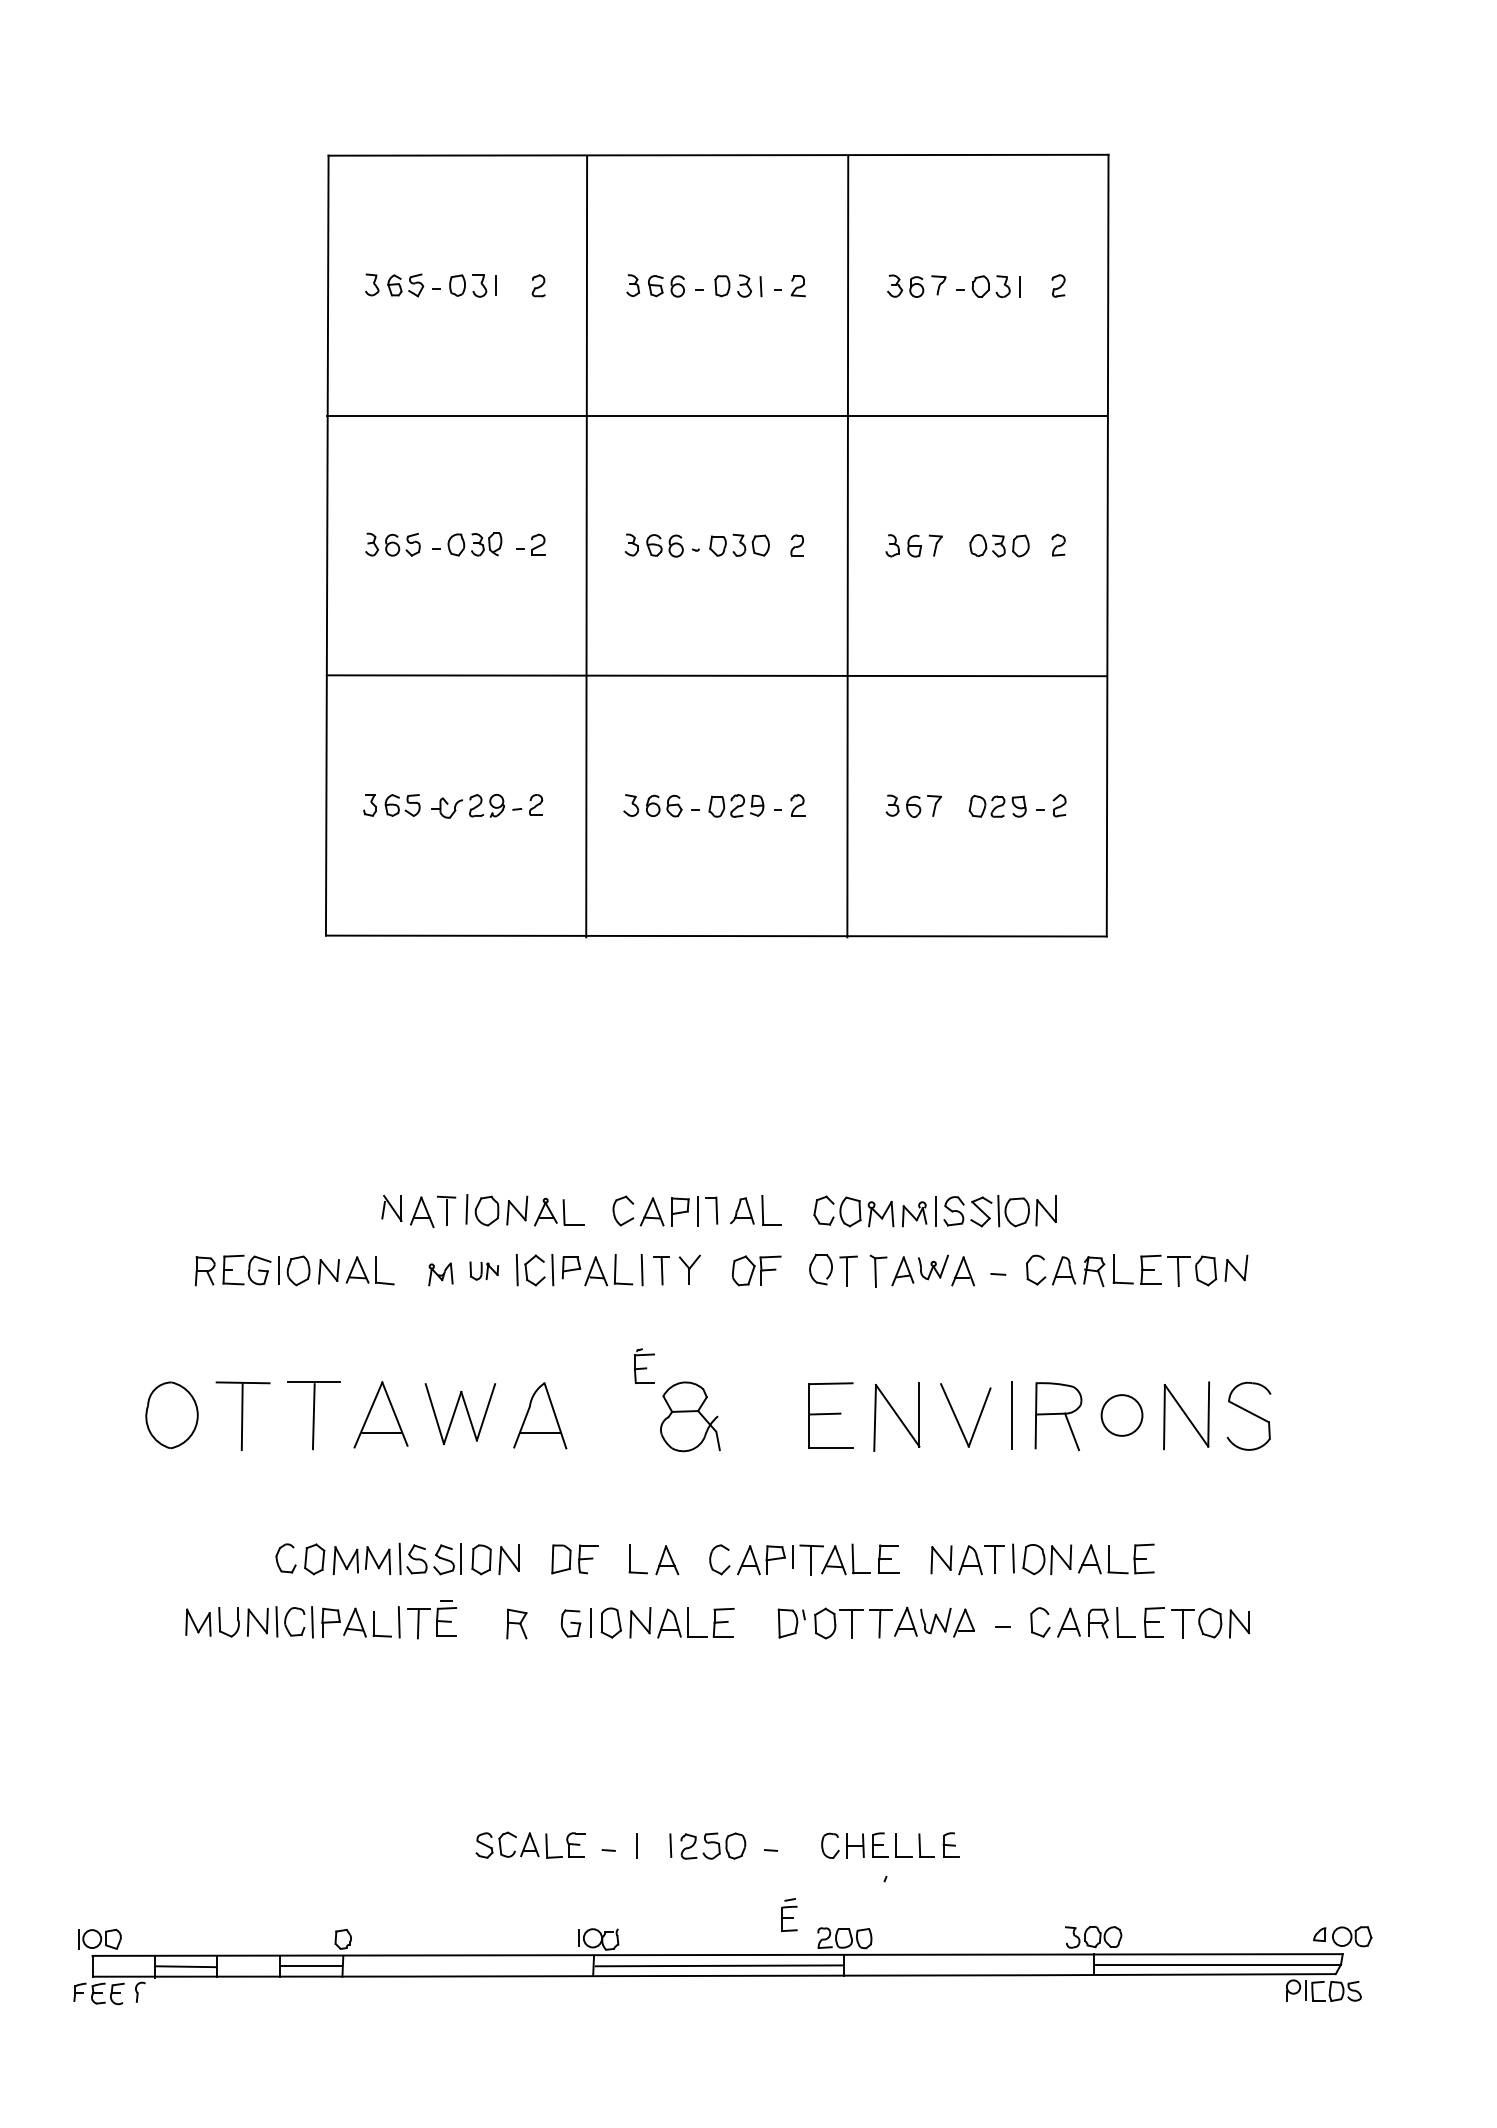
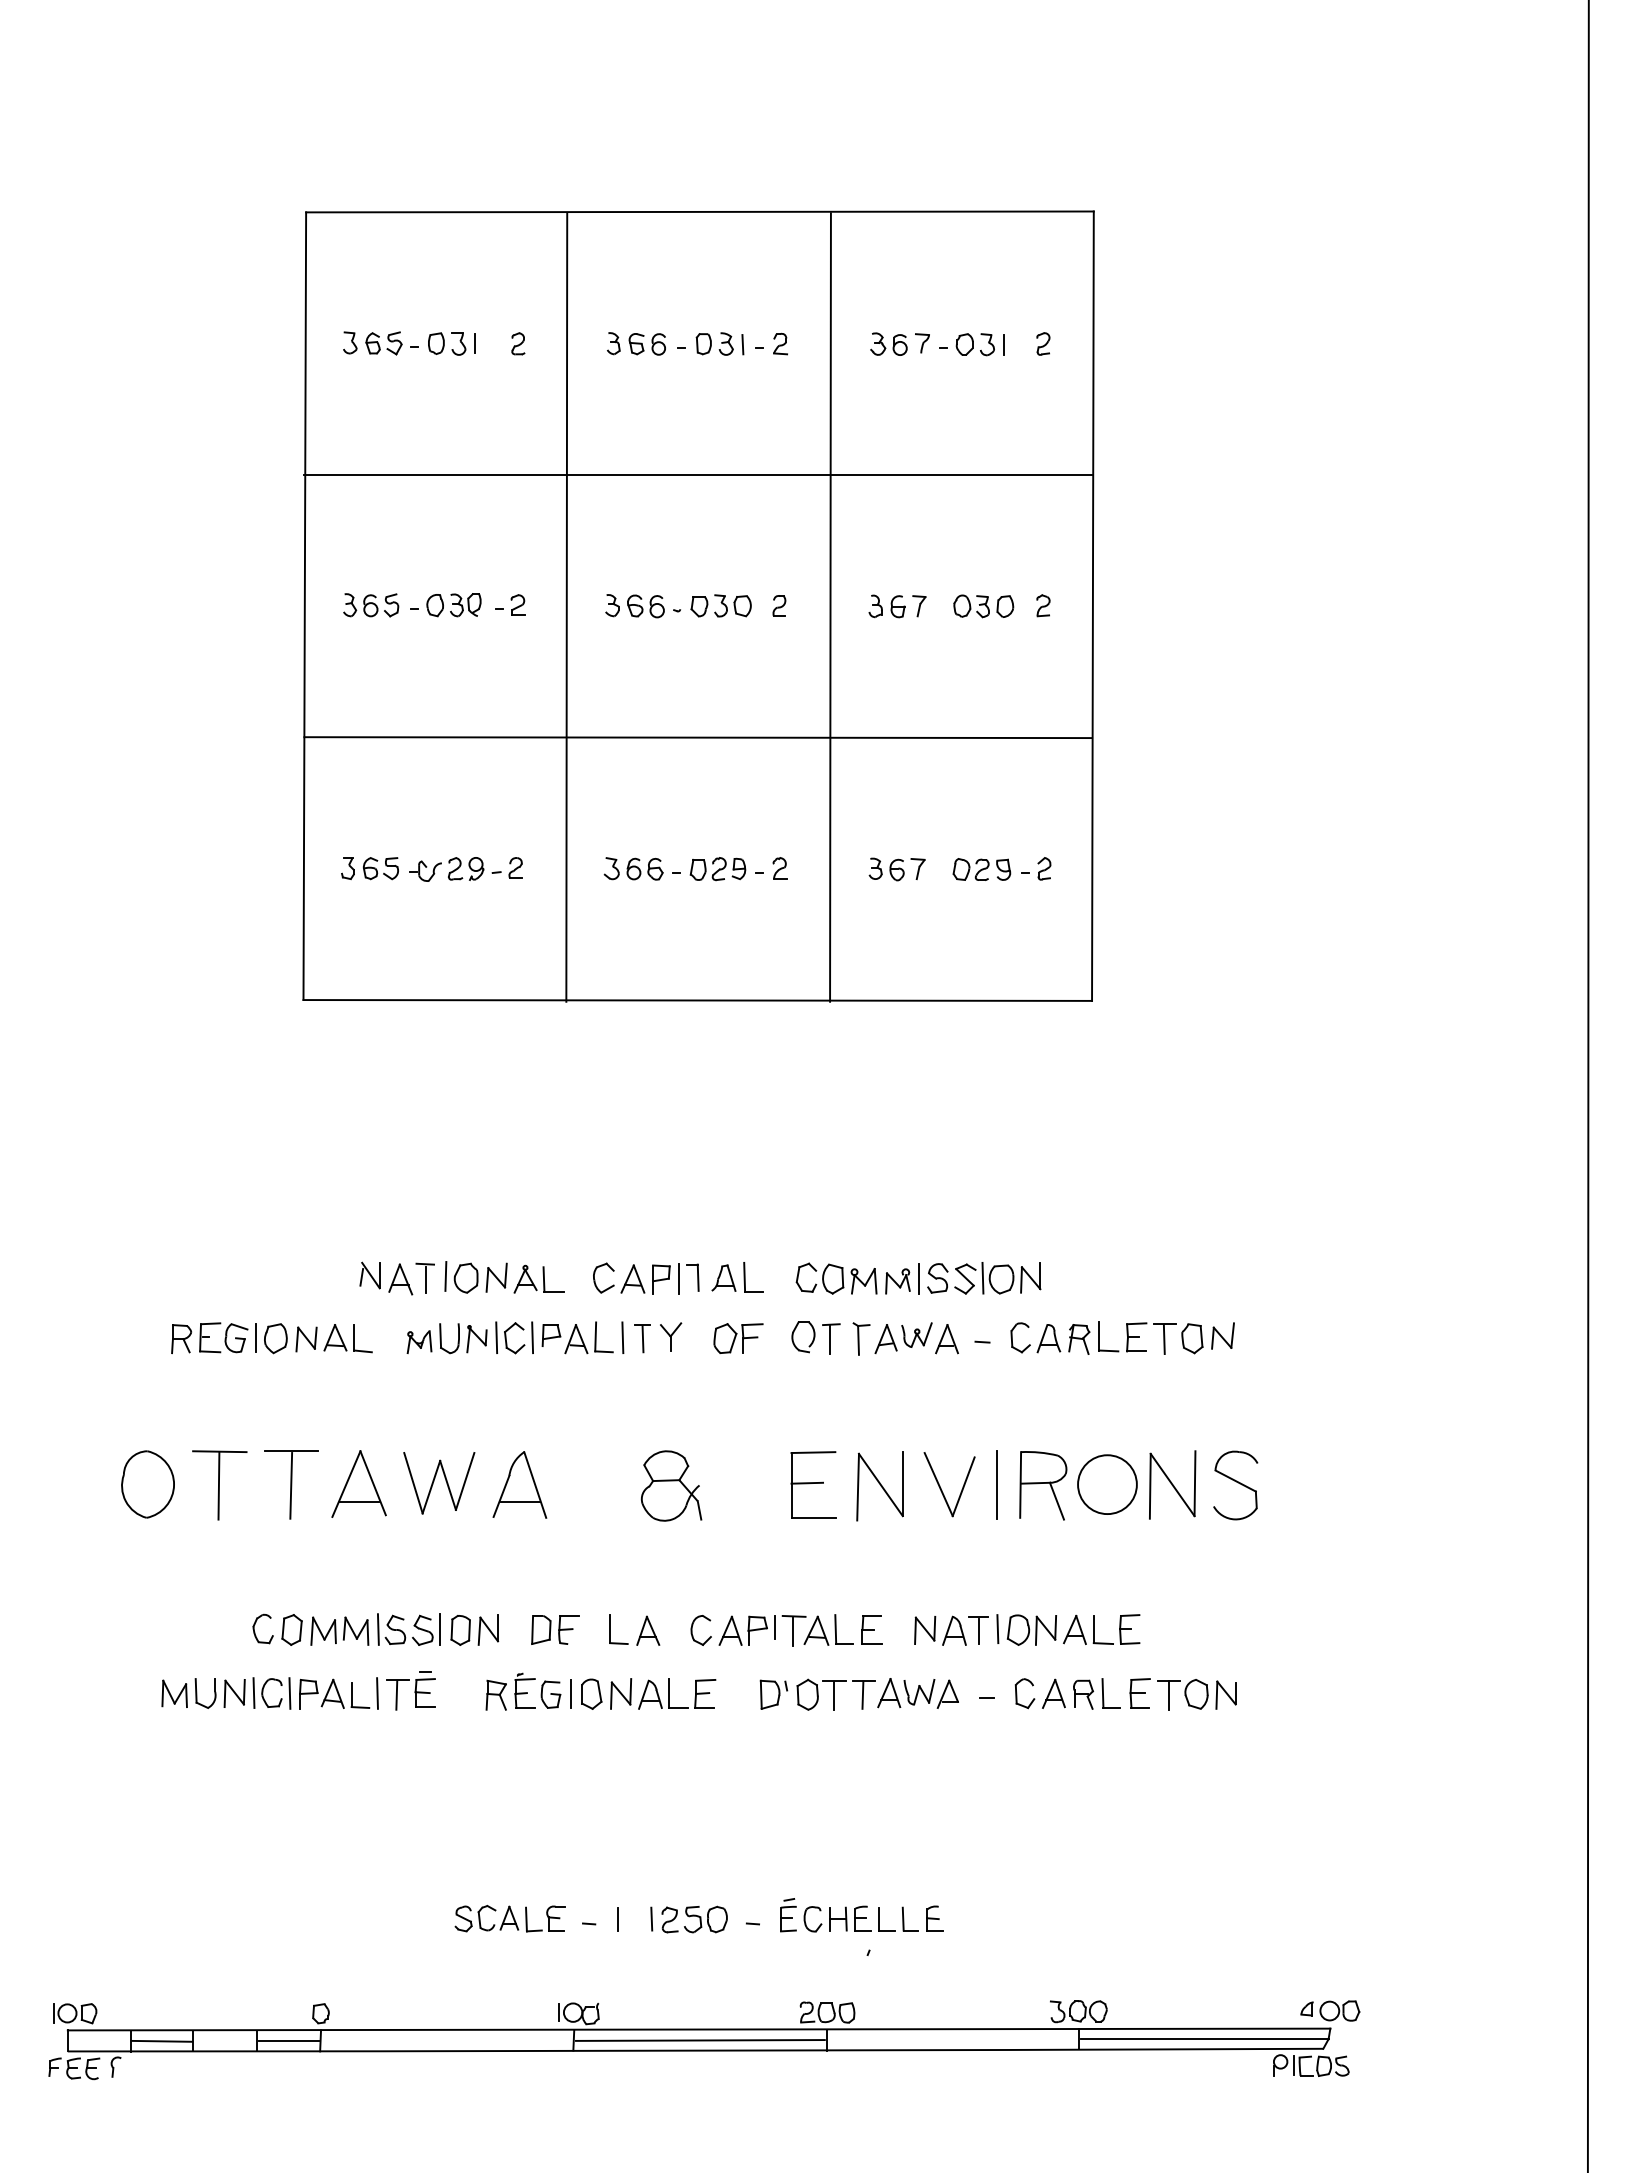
part: (484, 1270) -> (463, 1338), size x1.67
part: (643, 1365) -> (524, 1690), moved
circle: (1122, 1415) -> (1107, 1484), size x1.43
part: (789, 1915) -> (788, 1915), moved

